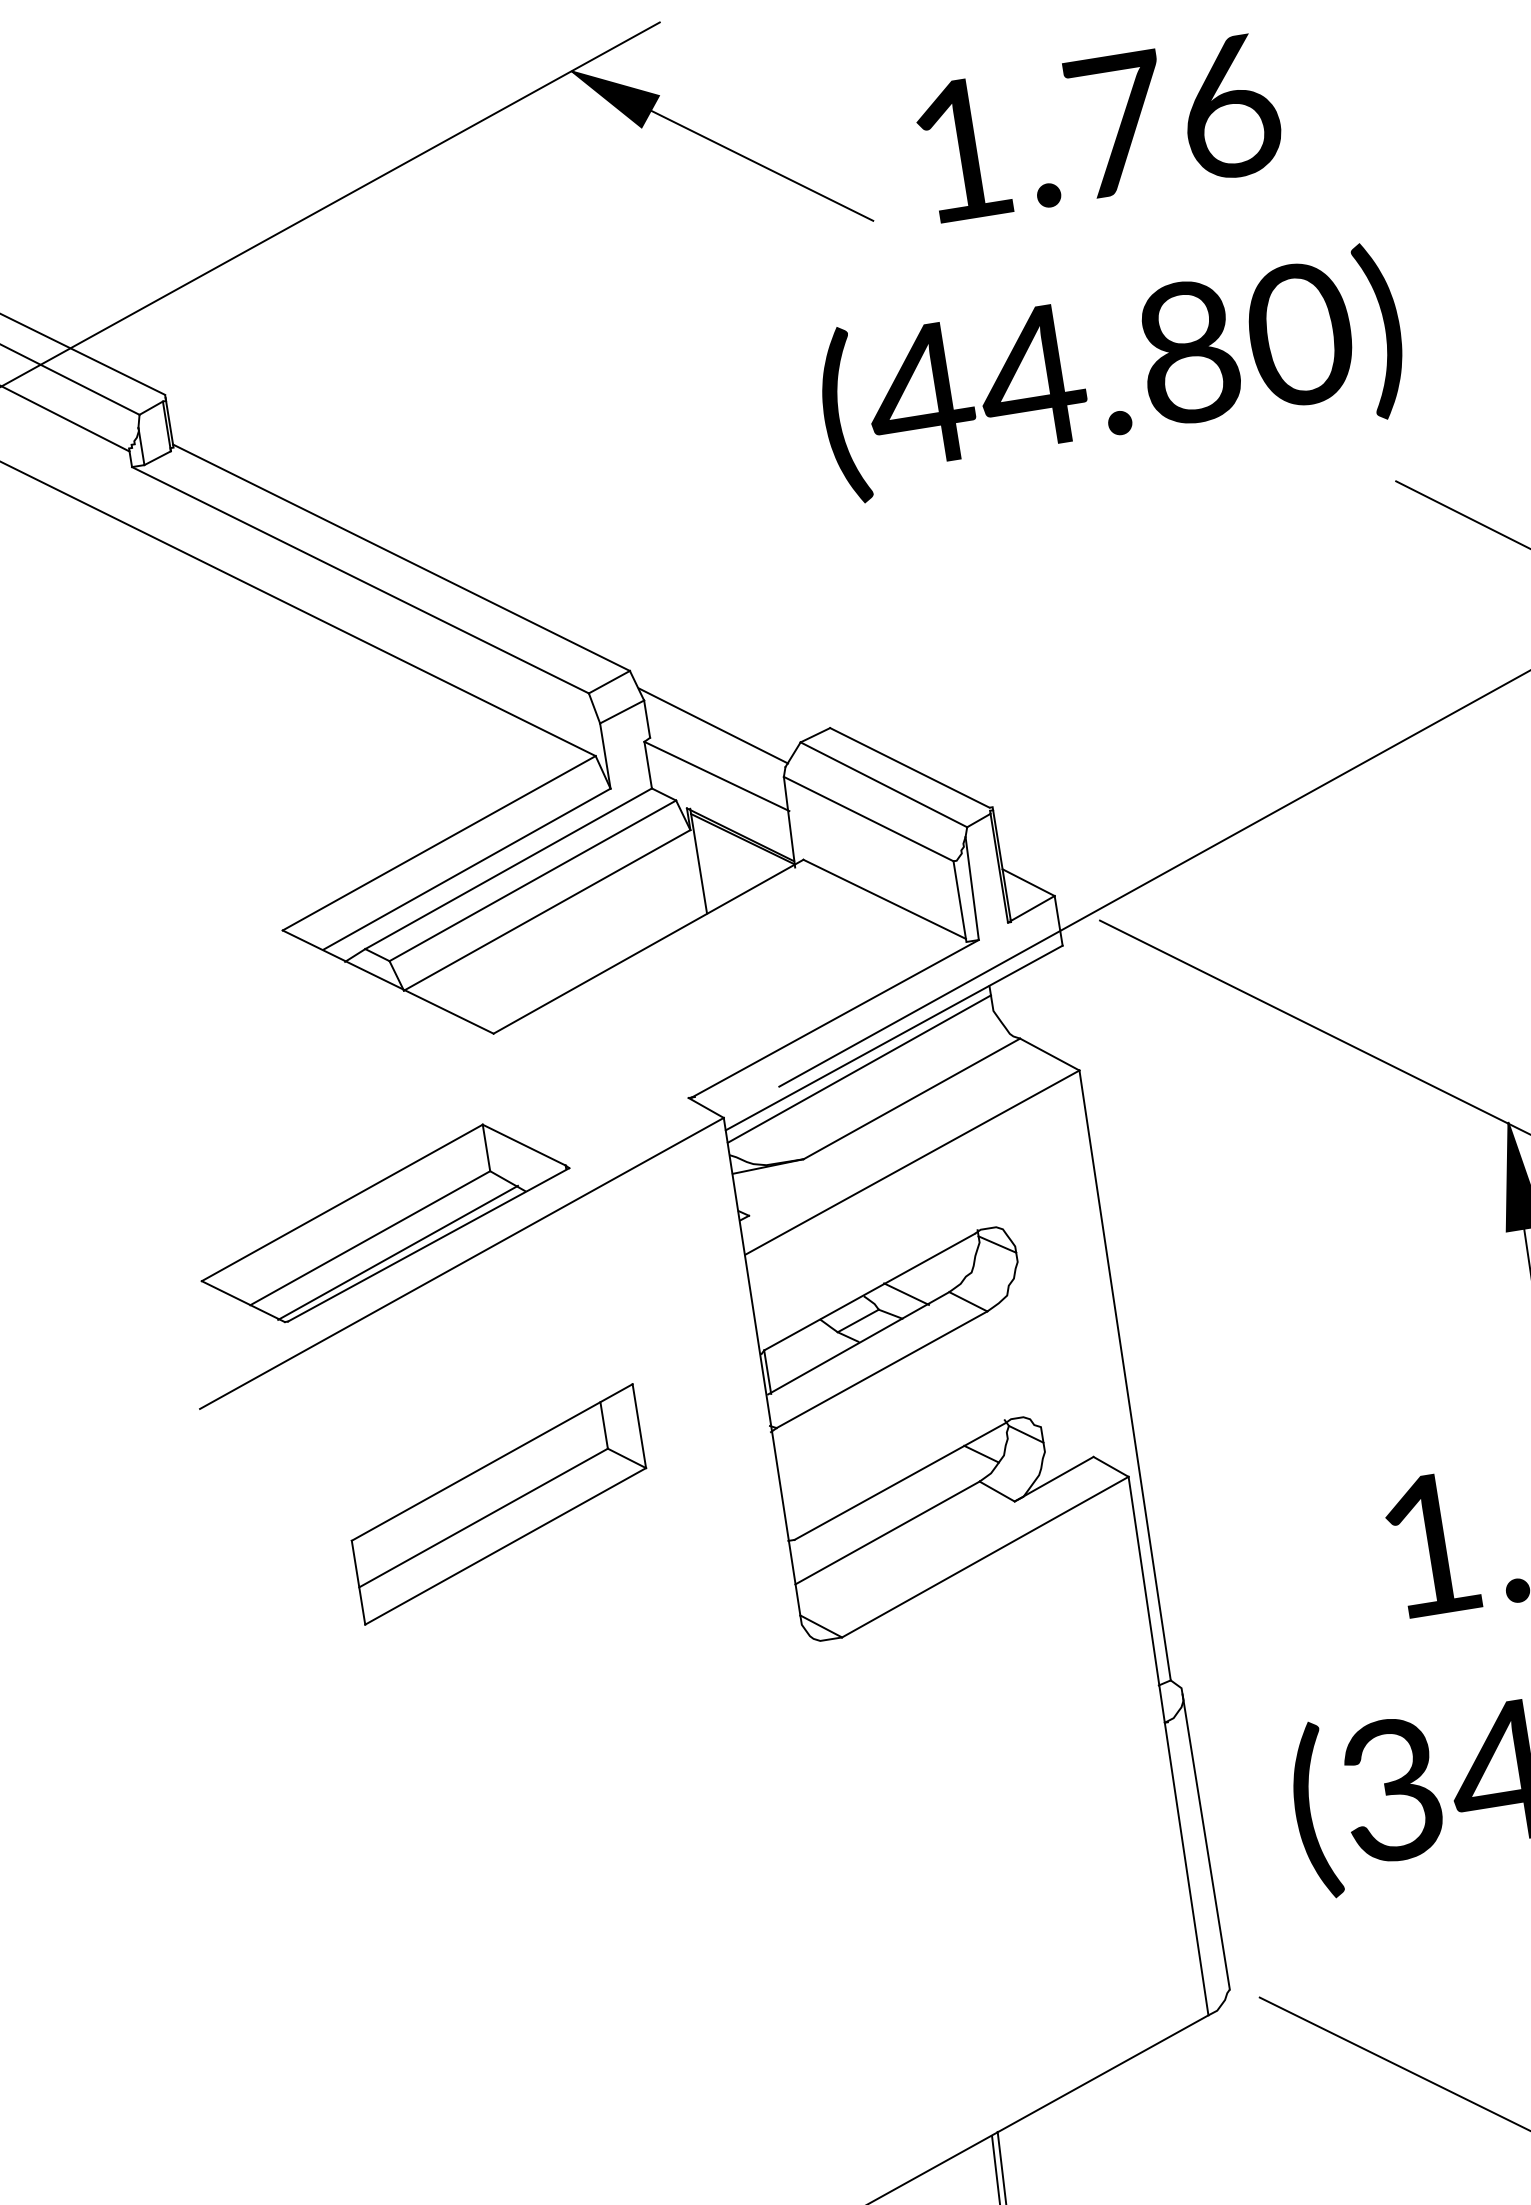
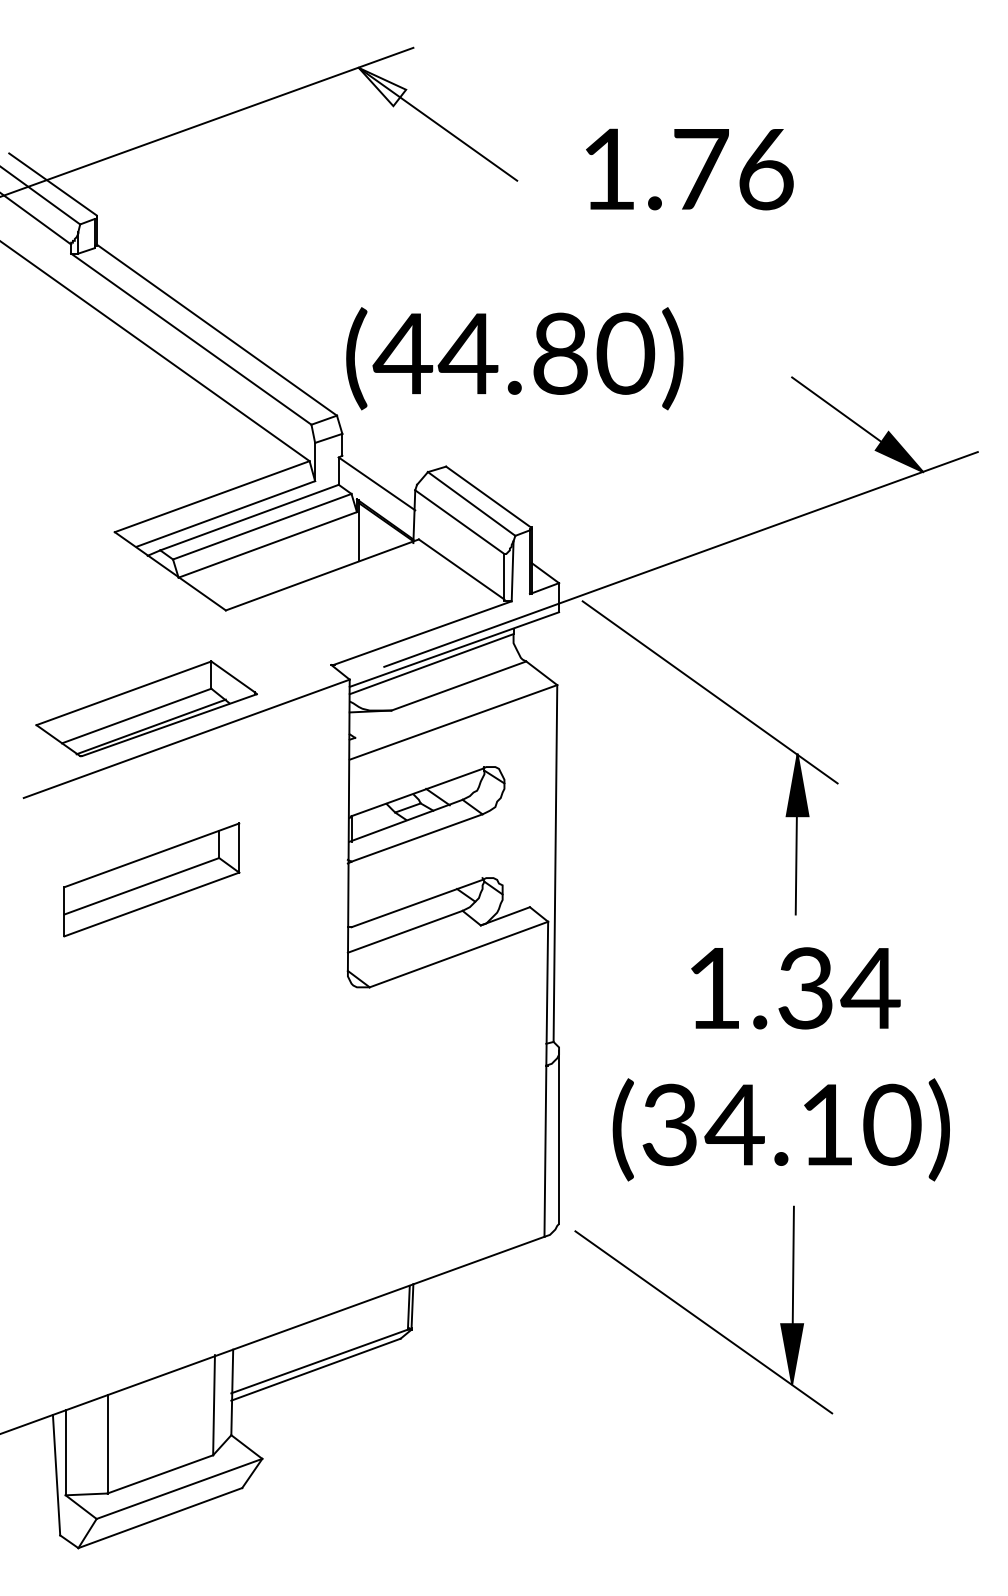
fill: (617, 96) -> (382, 86), removed
text: (1098, 128) -> (689, 169), moved
text: (1111, 372) -> (514, 358), moved
line: (713, 725) -> (379, 454), removed
part: (498, 1503) -> (151, 879), moved

